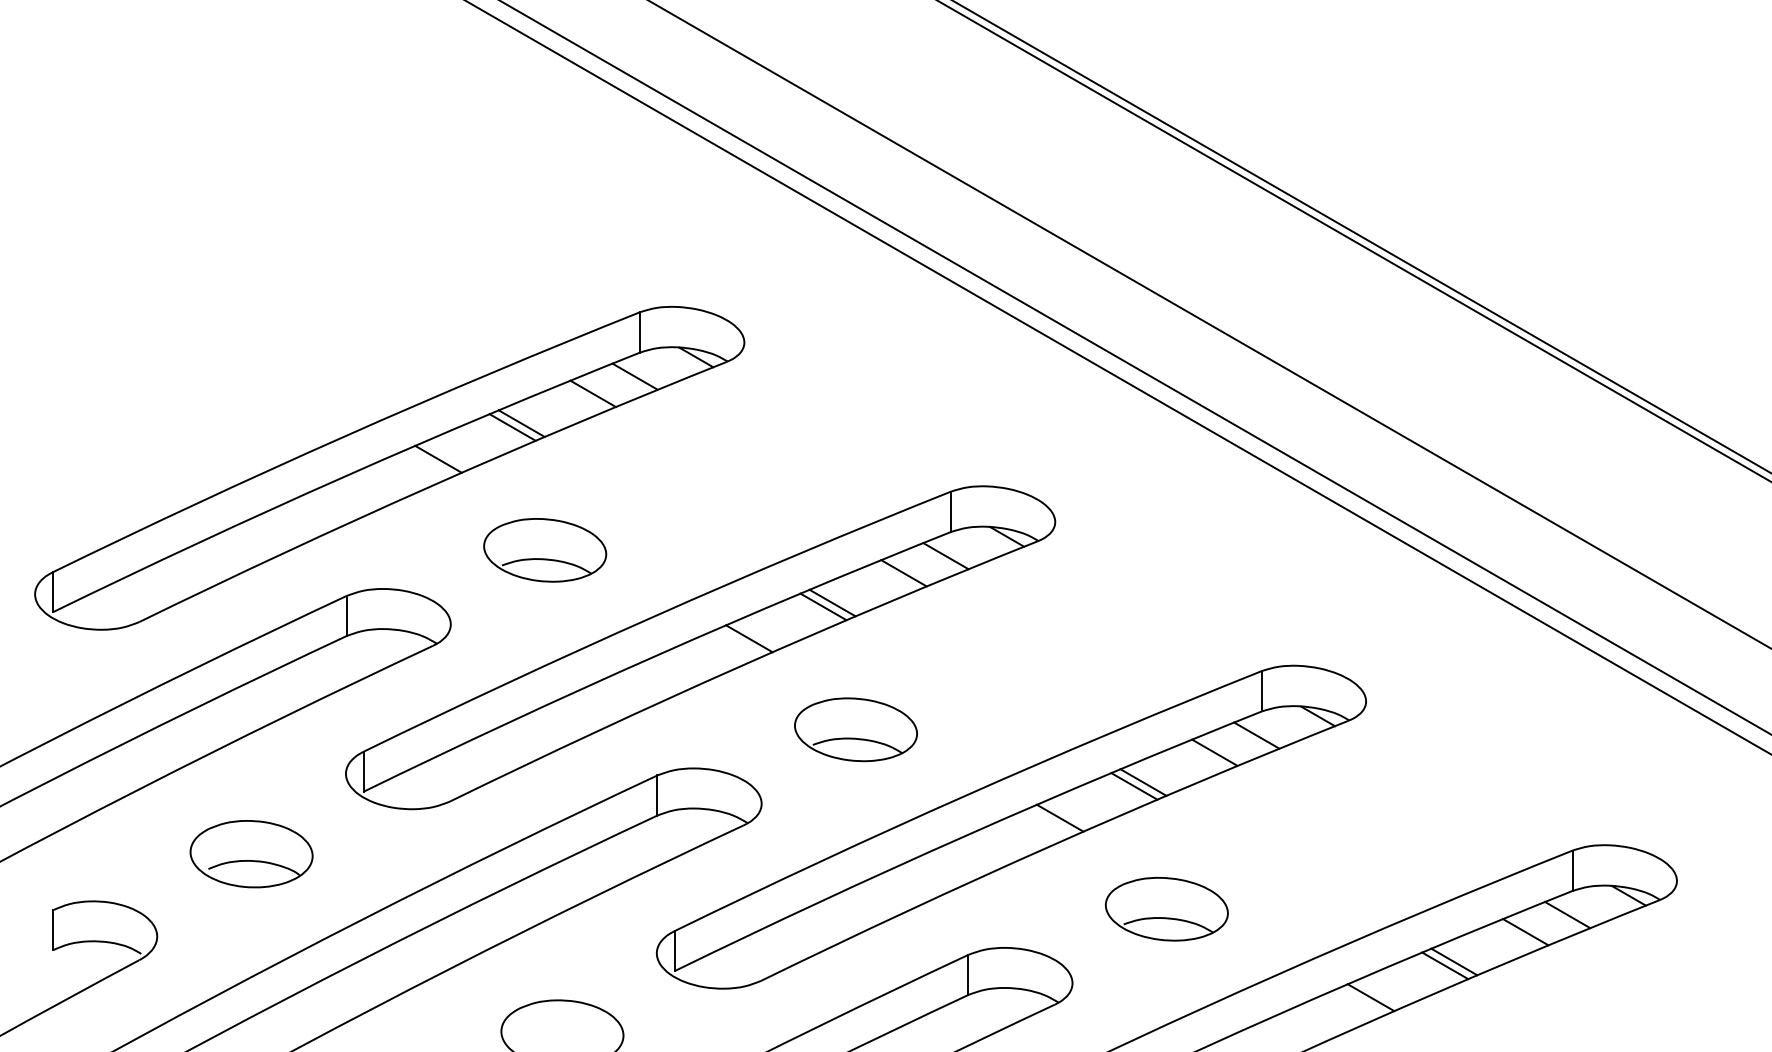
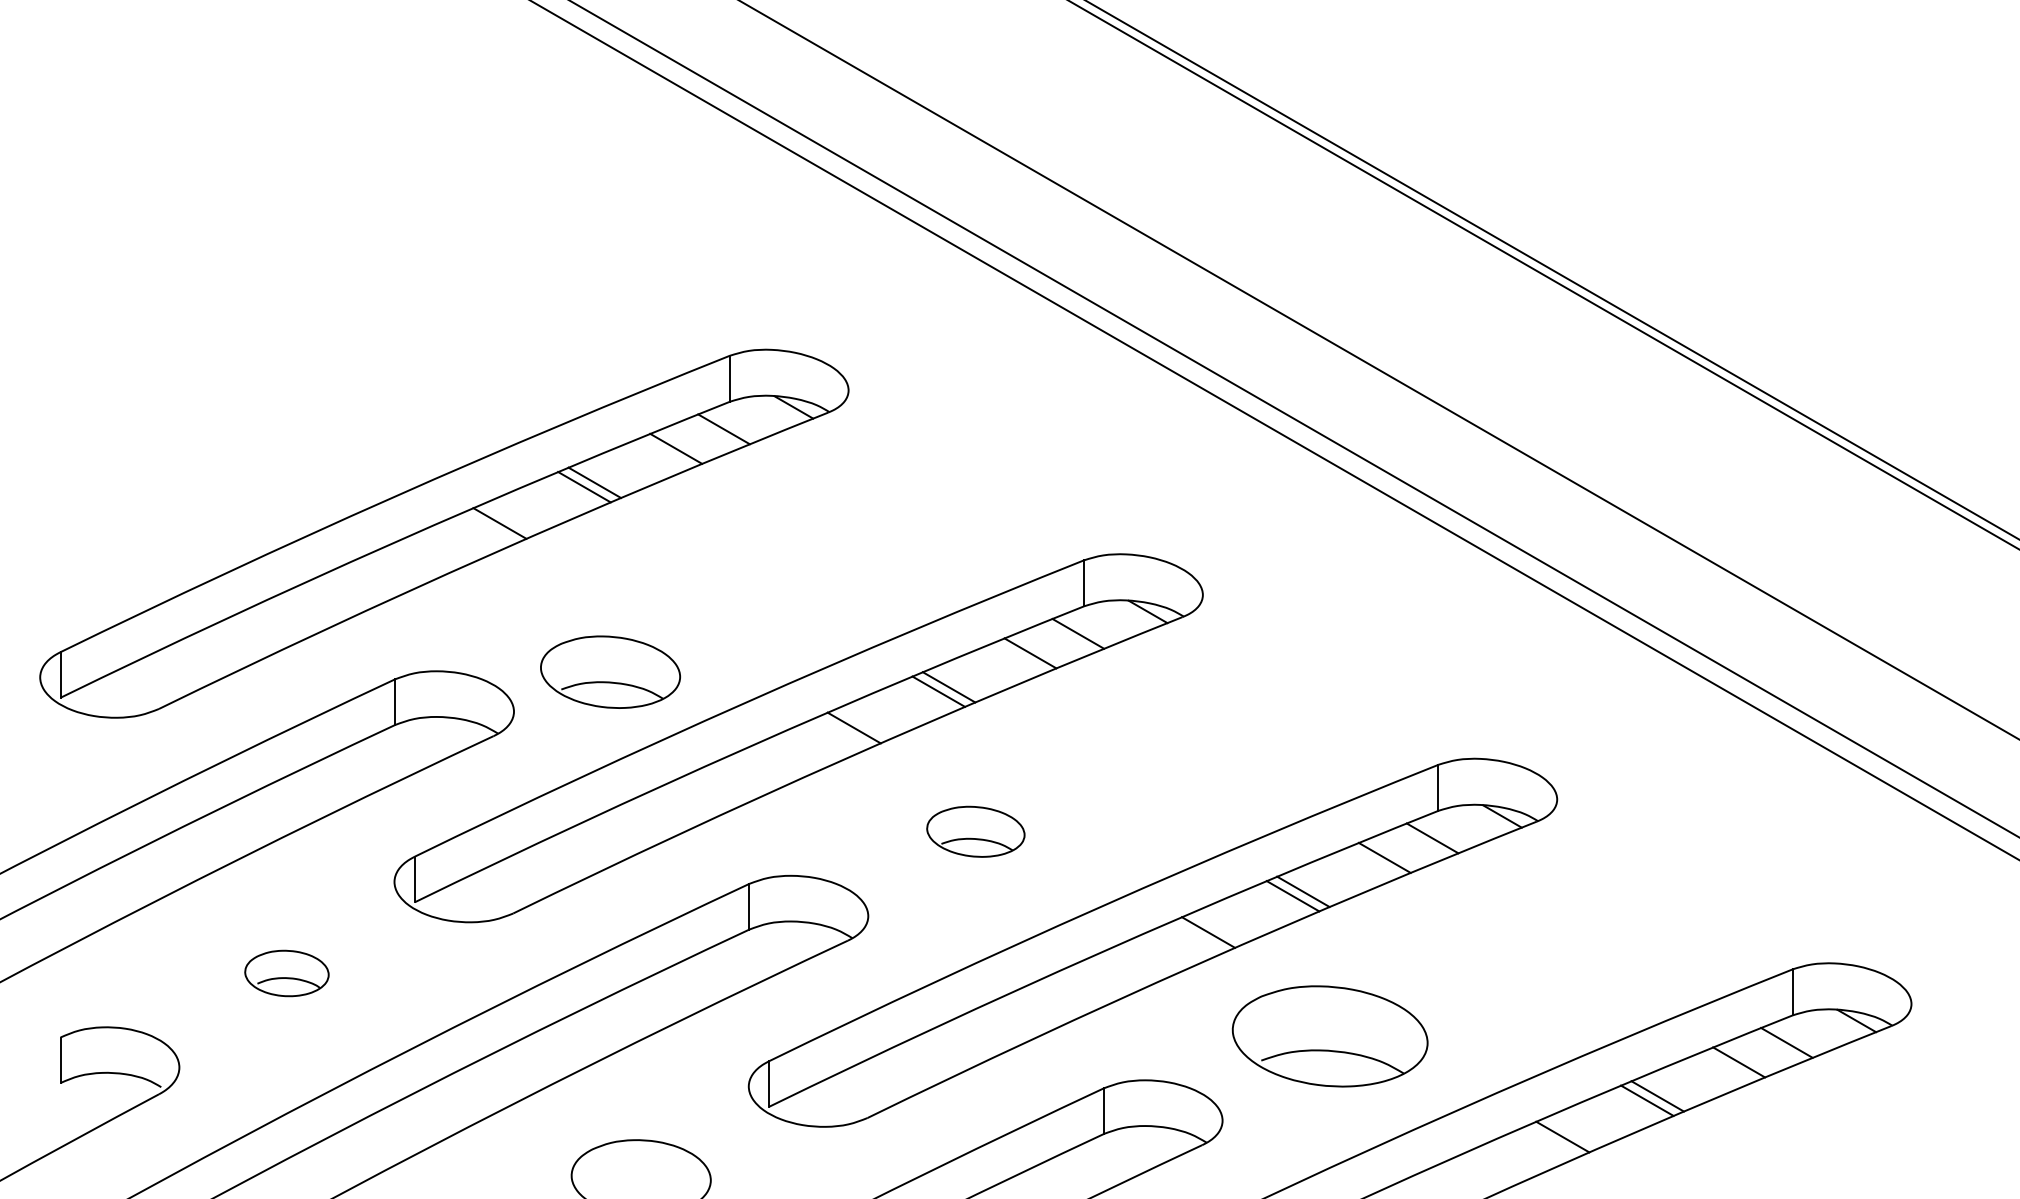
part: (545, 549) -> (610, 671), moved
part: (855, 729) -> (975, 831), size x0.7
part: (251, 854) -> (286, 973), size x0.6
part: (1166, 908) -> (1329, 1035), size x1.4

